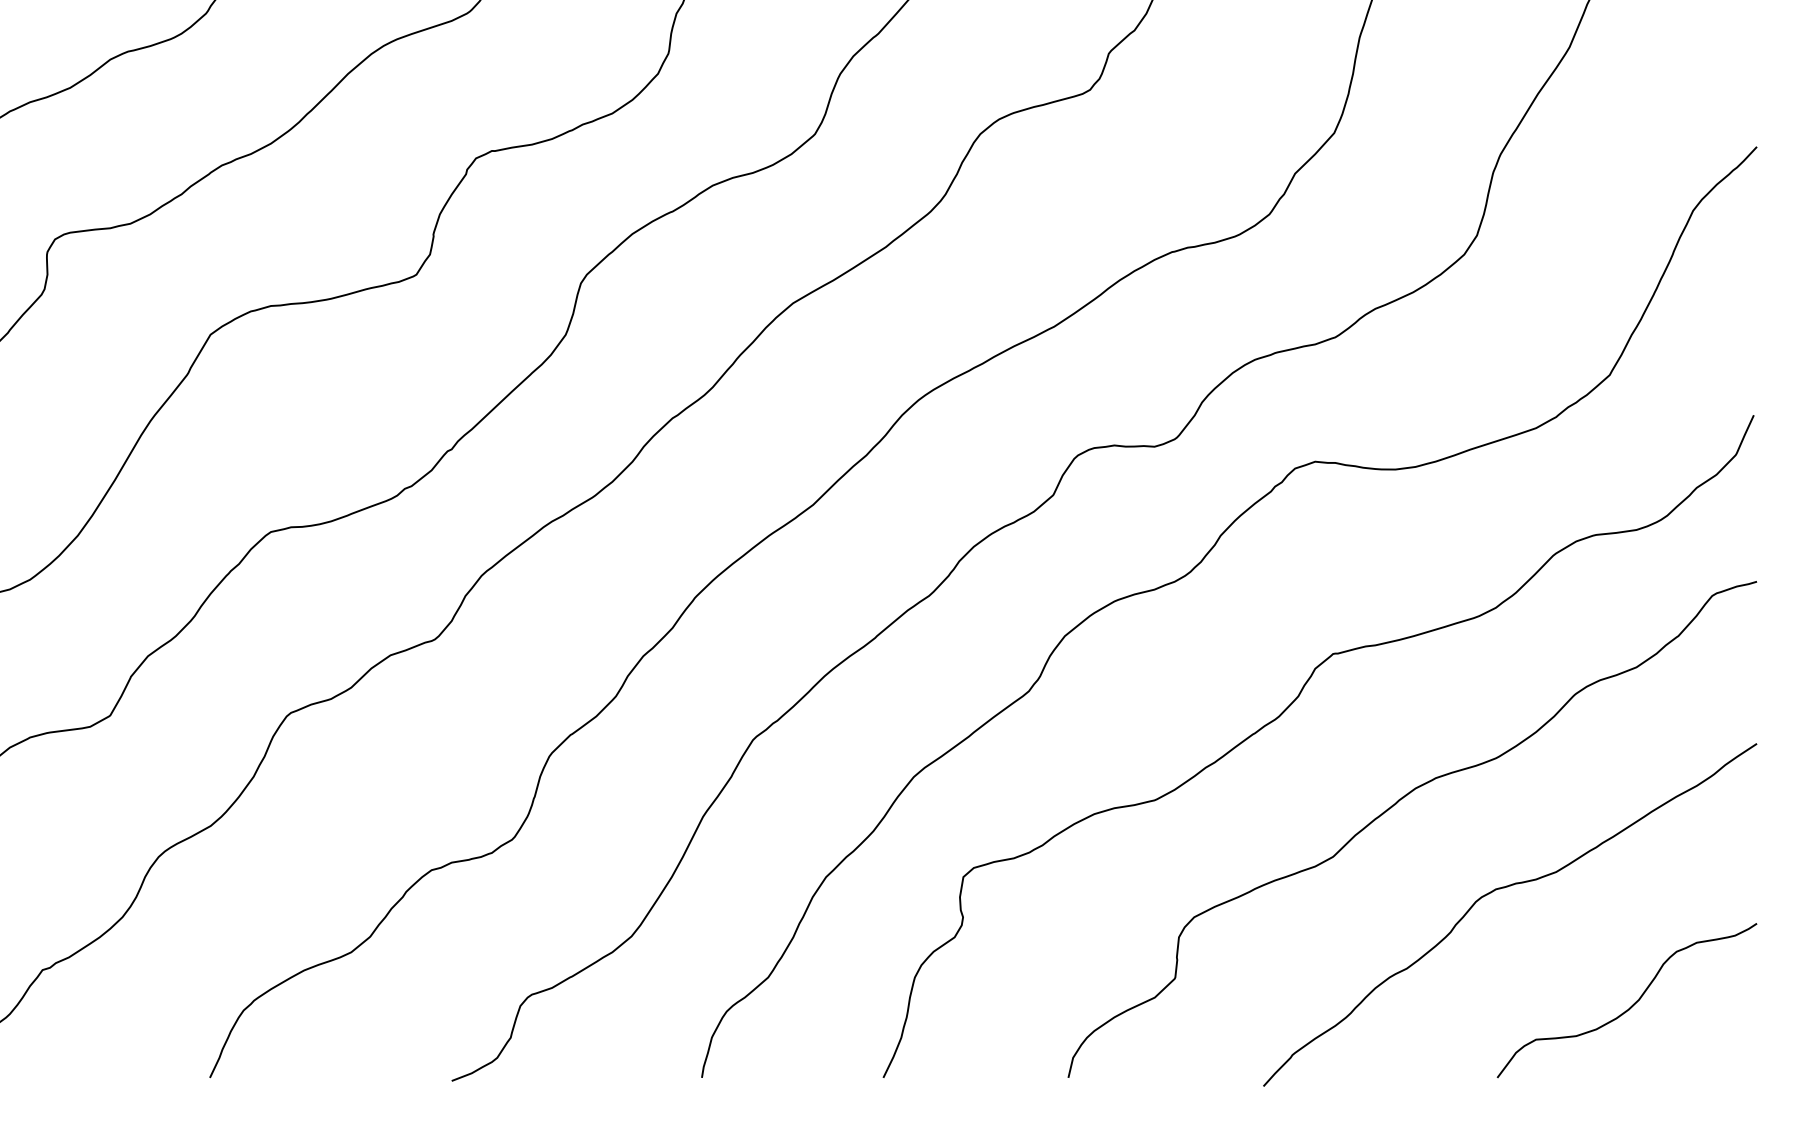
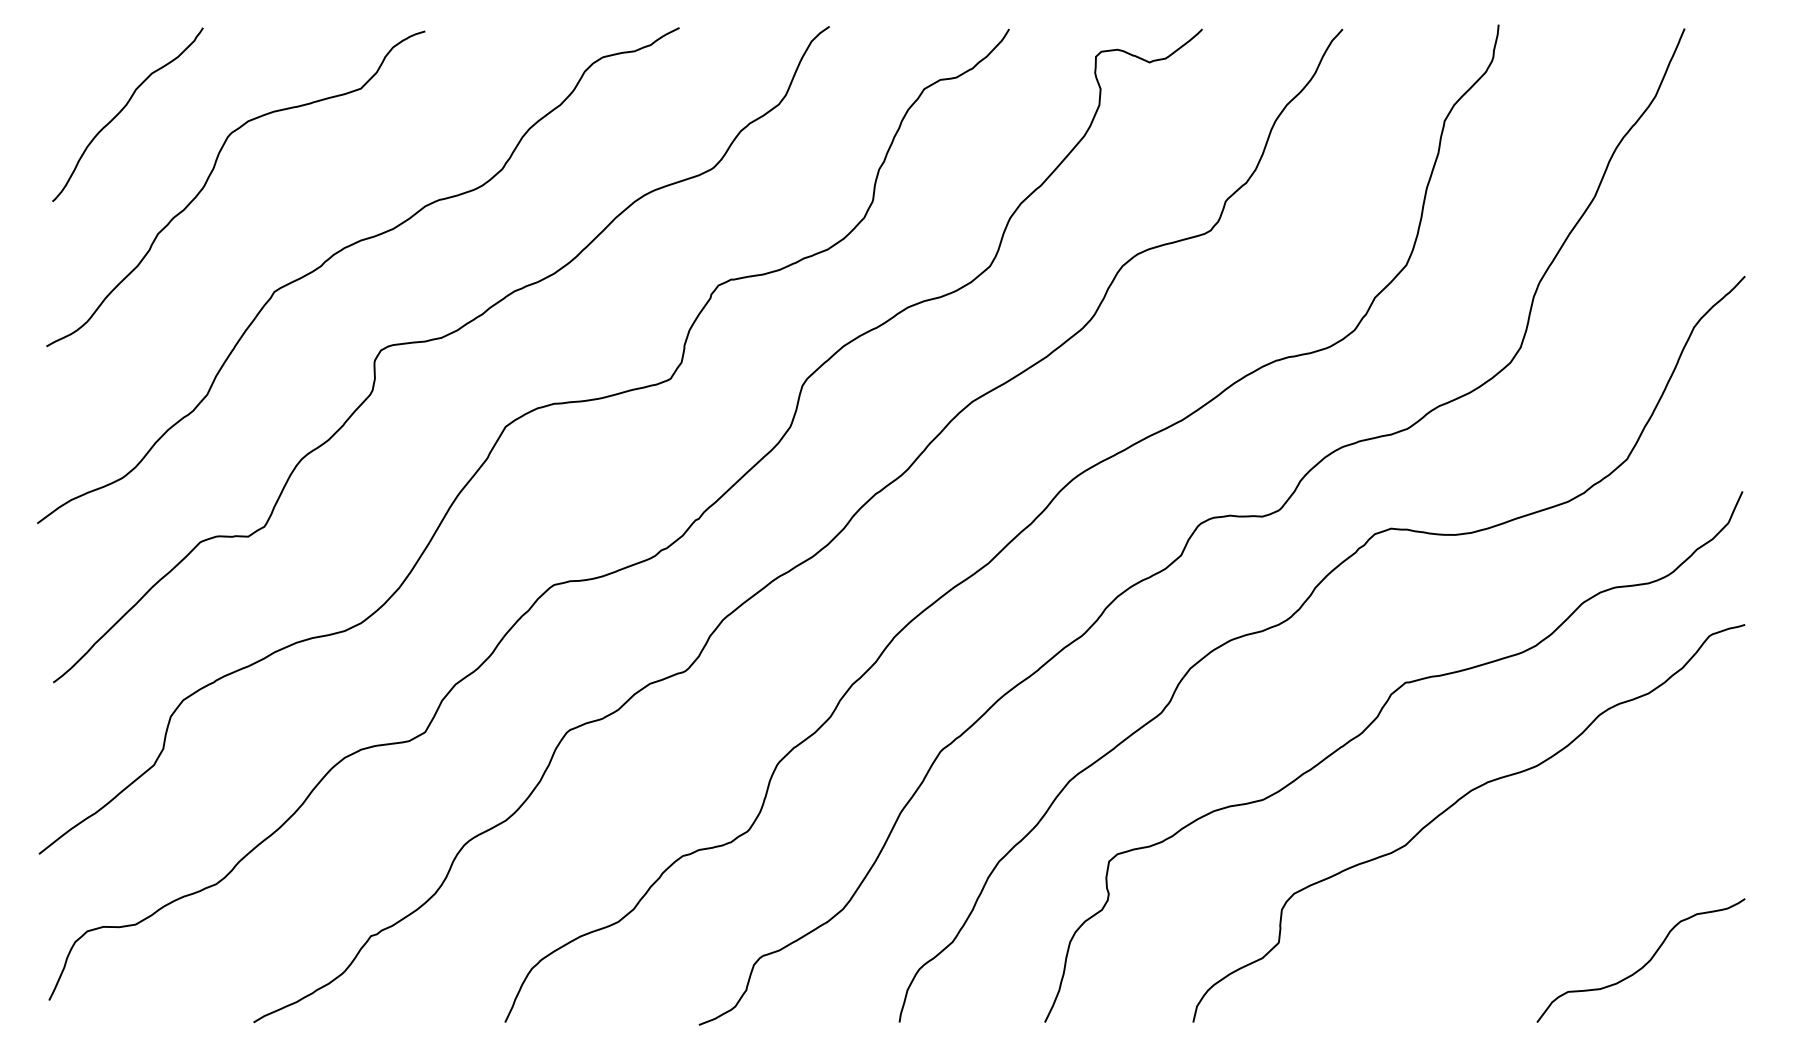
curve: (1501, 889) -> (1540, 871), removed

